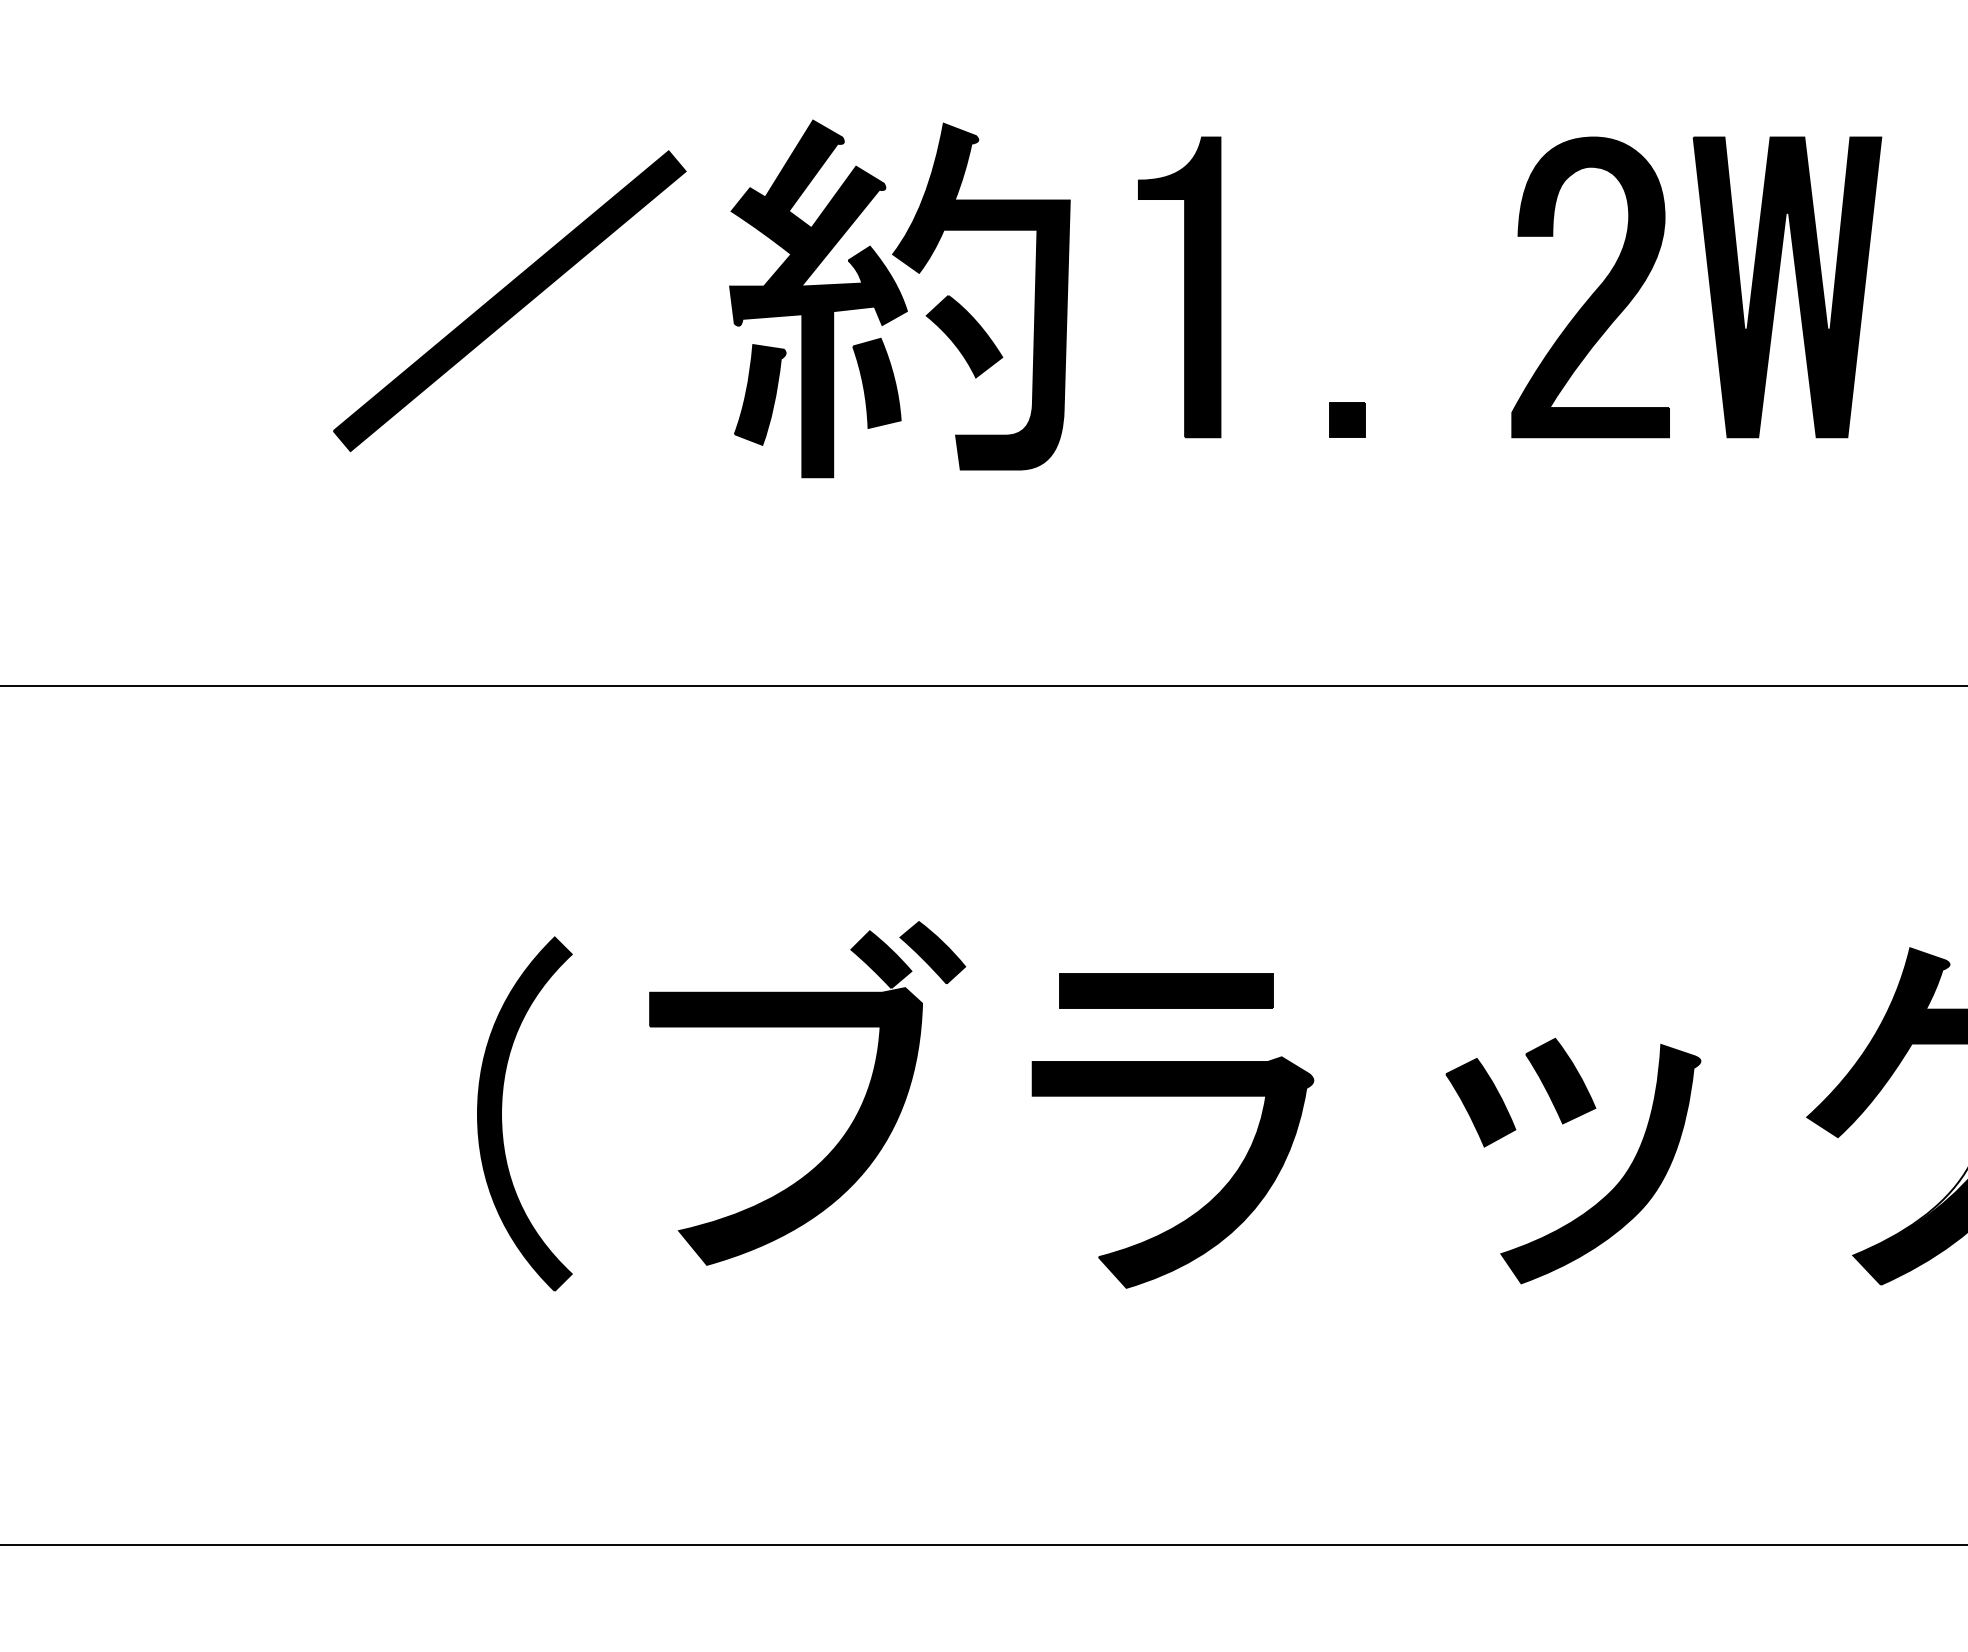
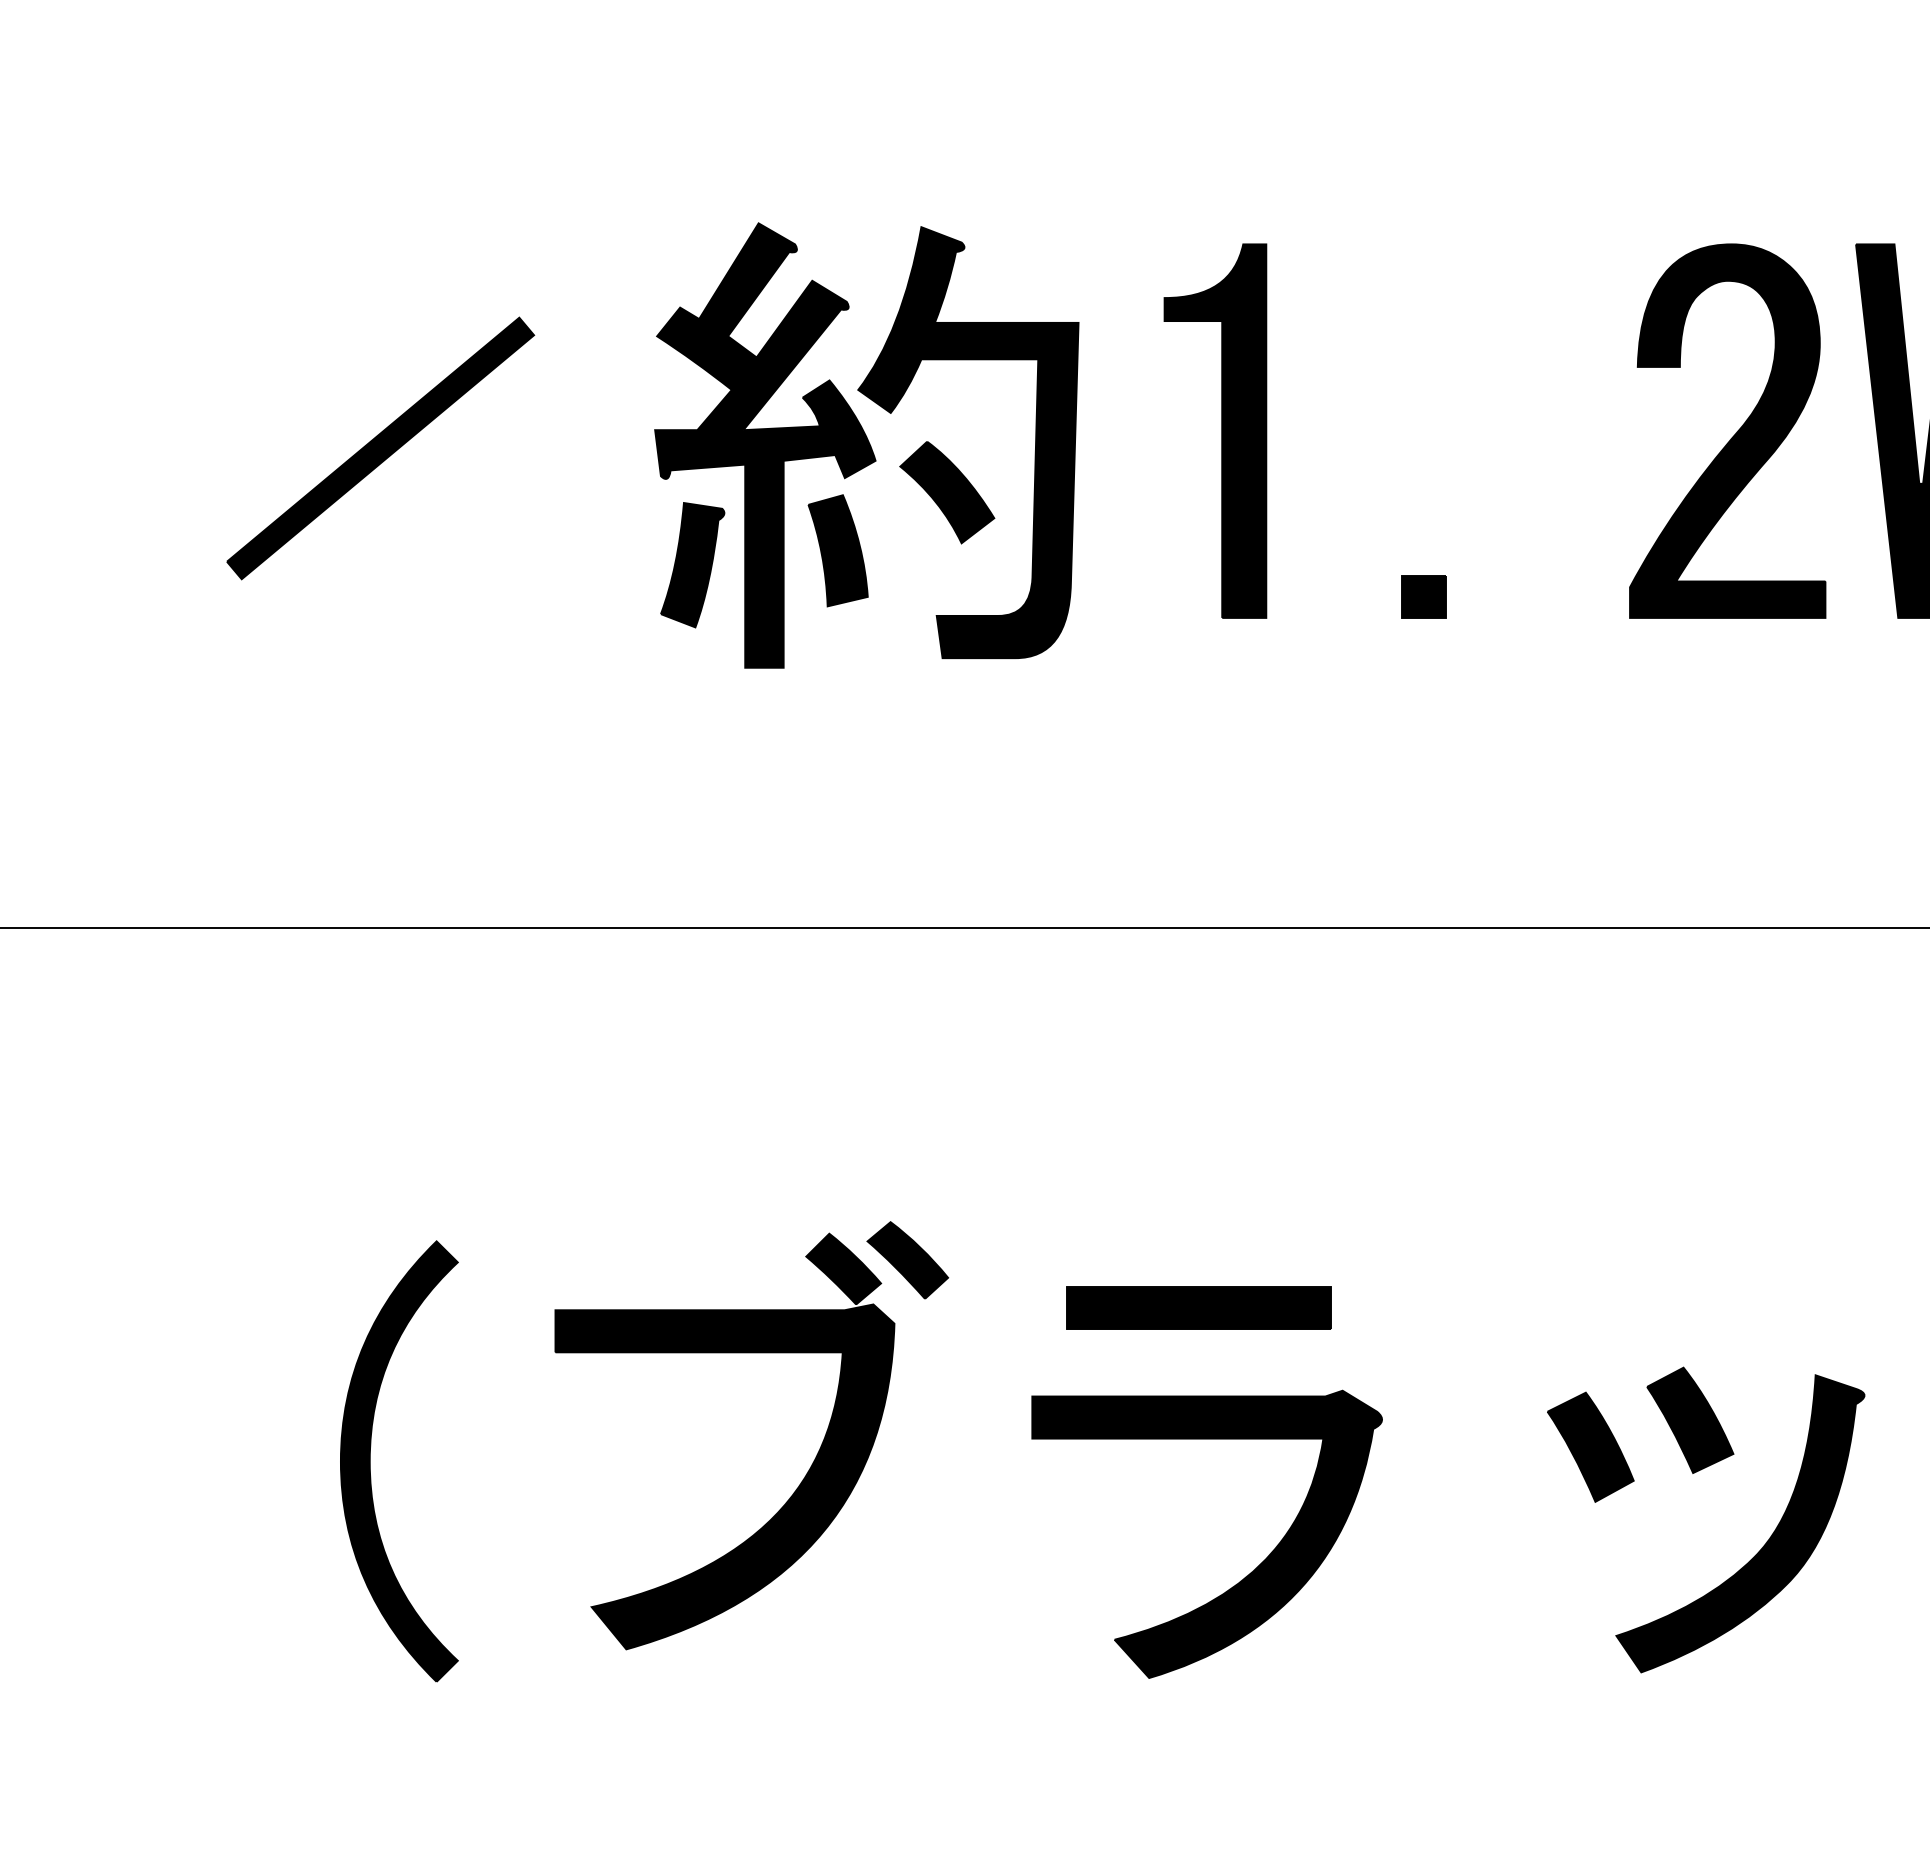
part: (509, 301) -> (380, 448), size x0.7

